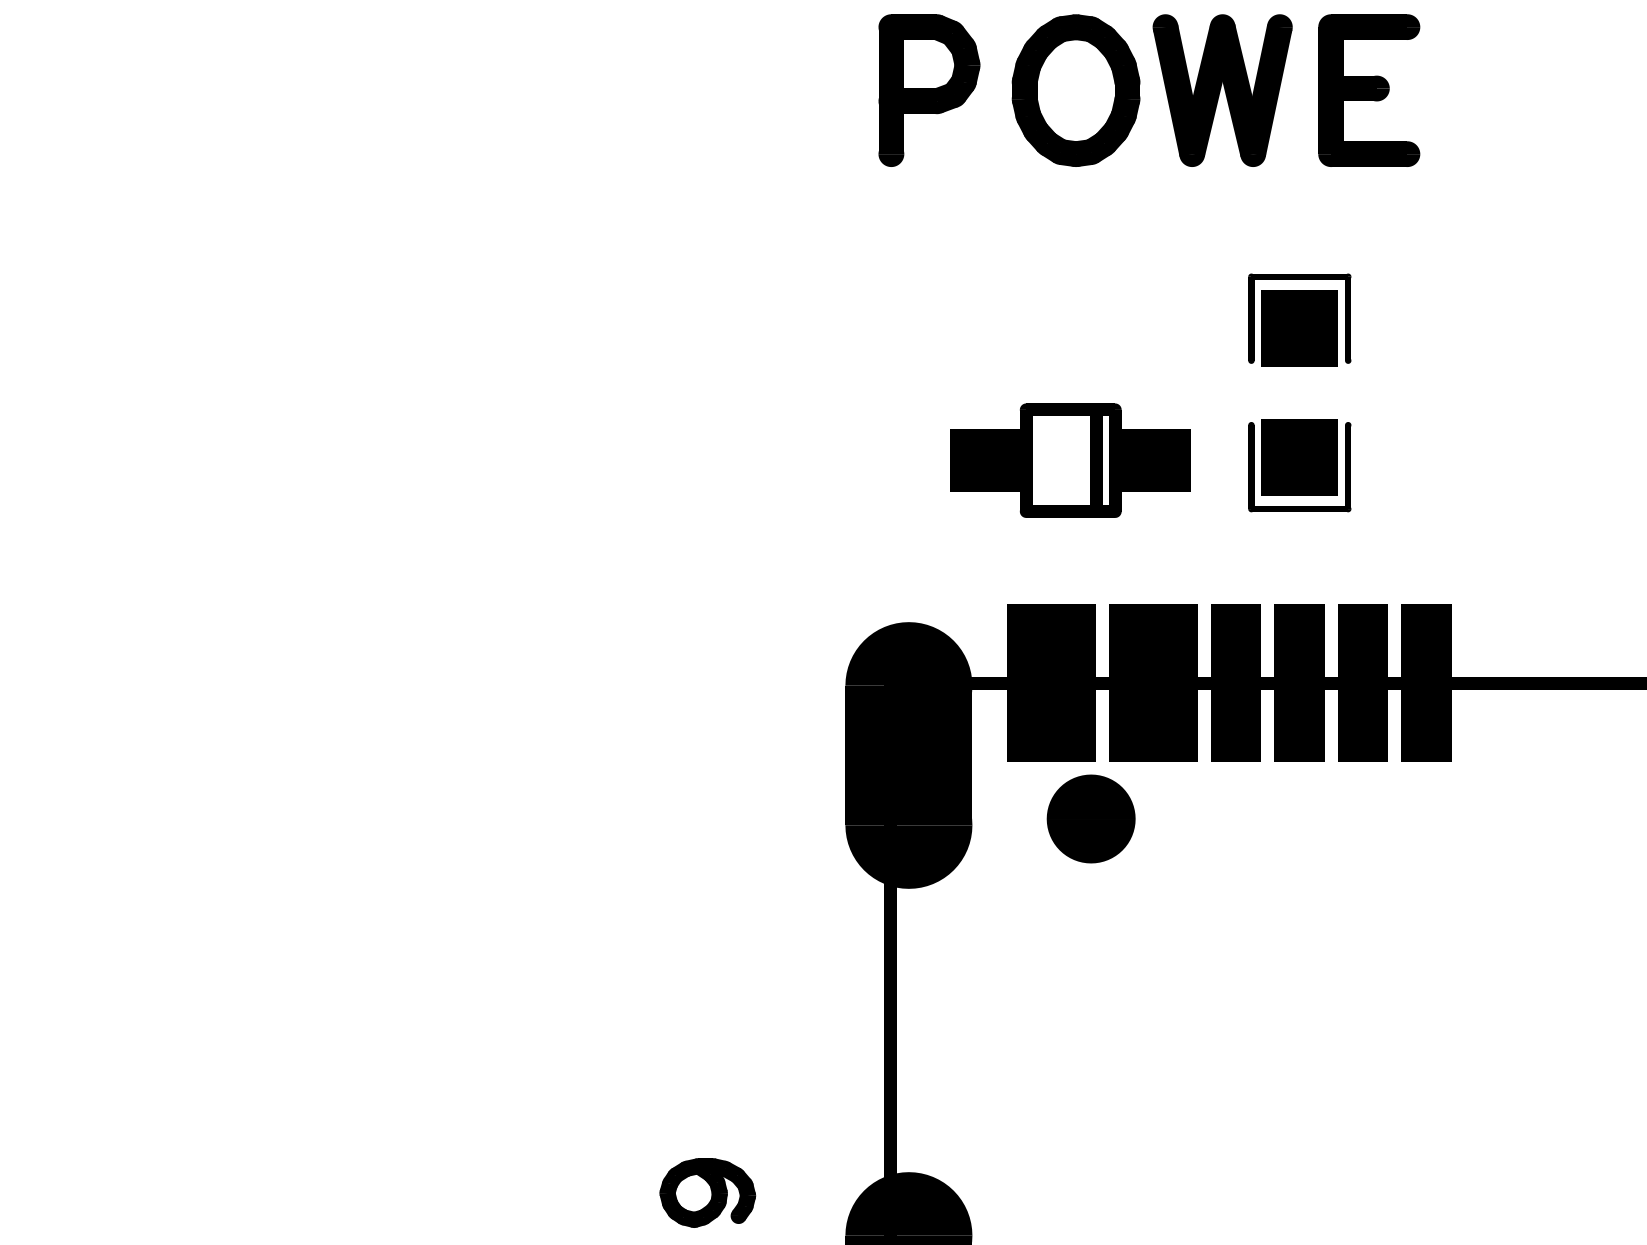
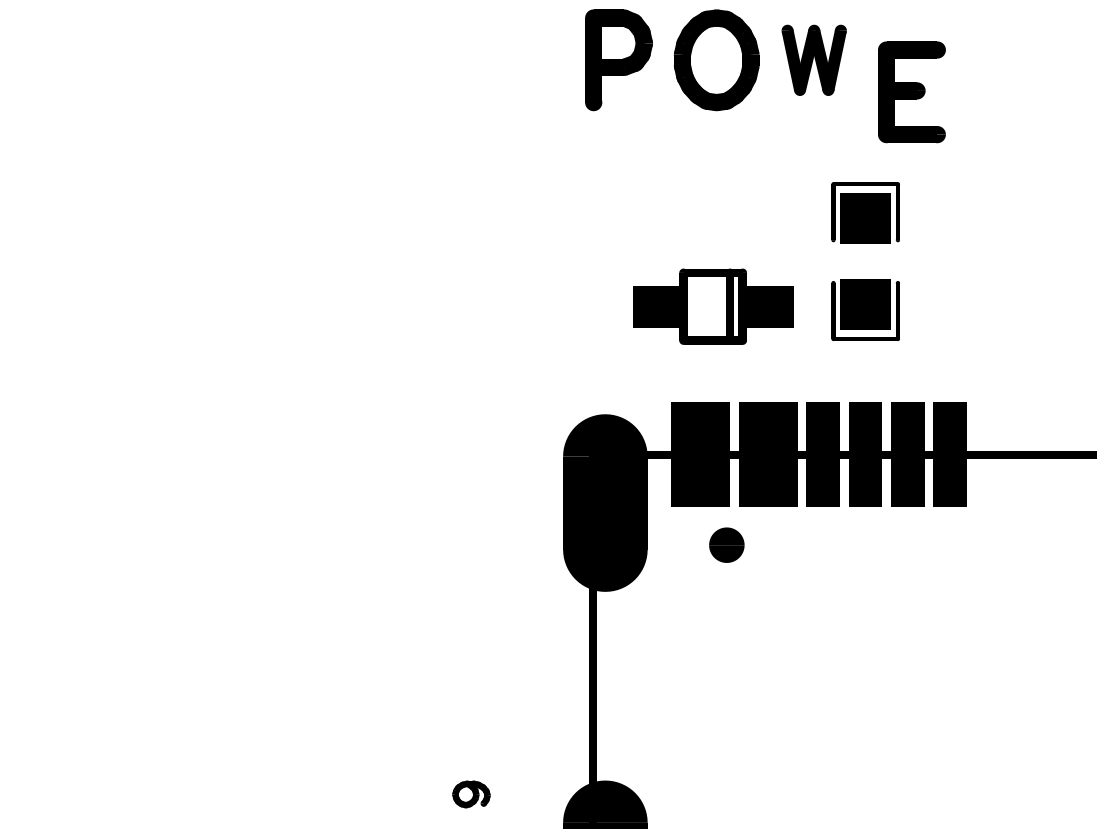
part: (1221, 90) -> (813, 60), size x0.7
part: (1368, 90) -> (911, 92), moved
part: (1090, 817) -> (726, 544), size x0.6
part: (707, 1193) -> (471, 794), size x0.6

